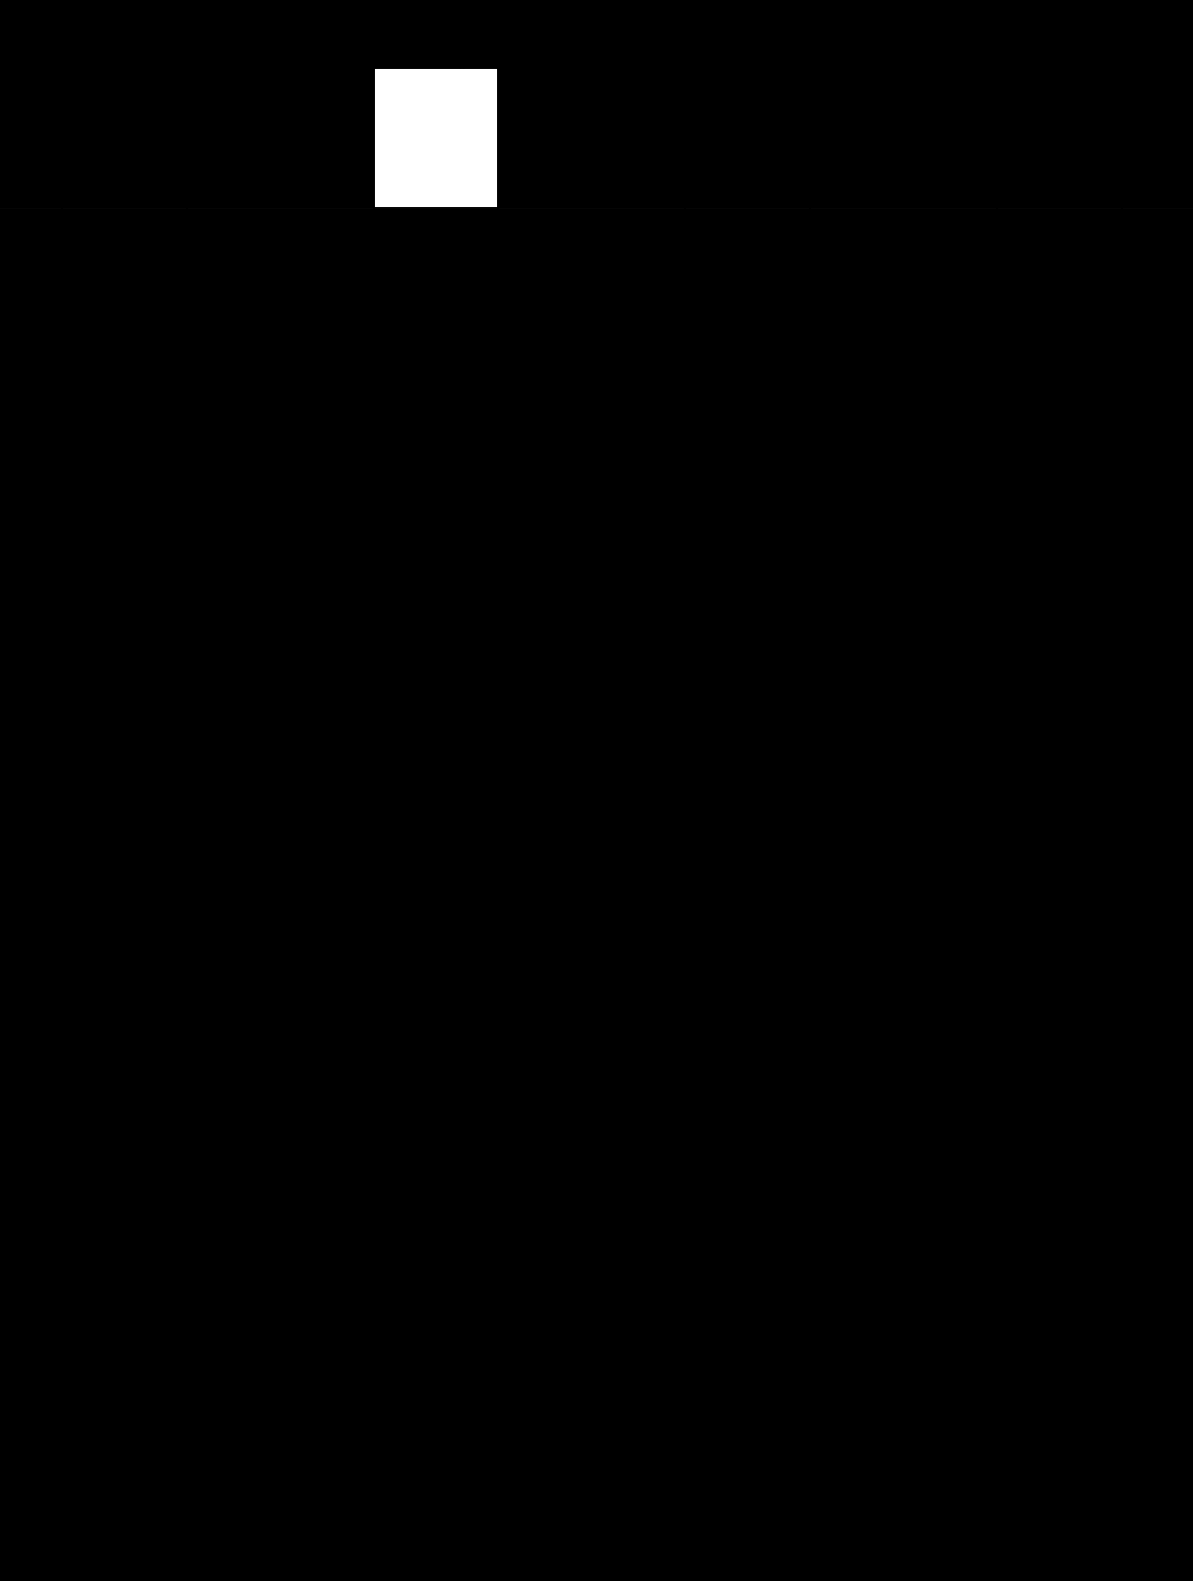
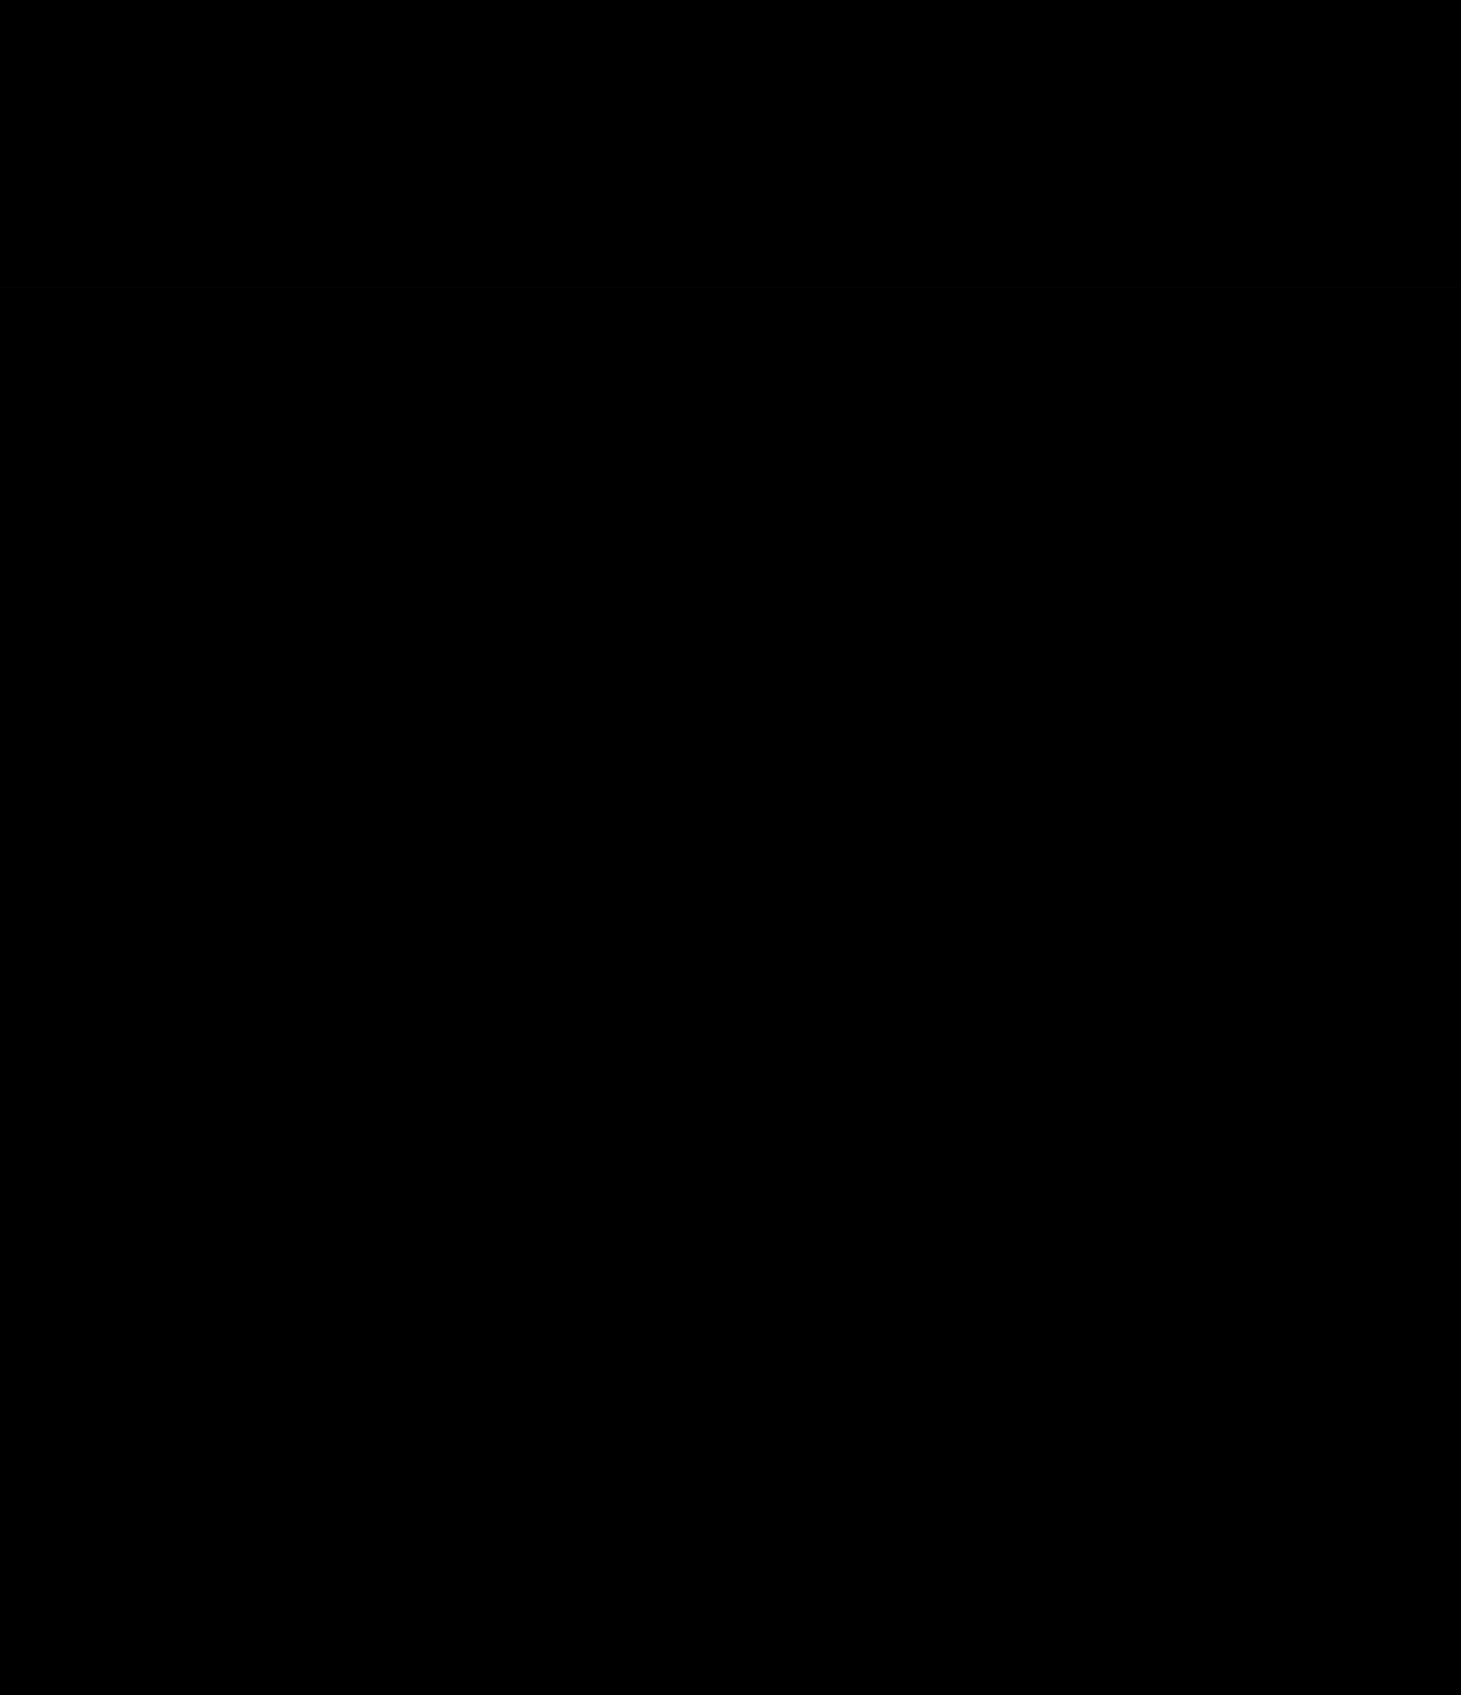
fill: (435, 130) -> (426, 107), added

